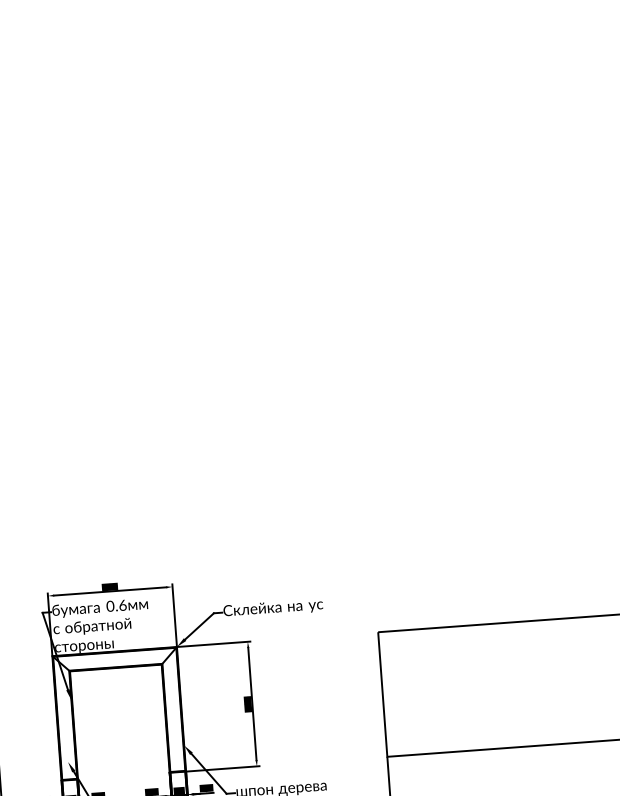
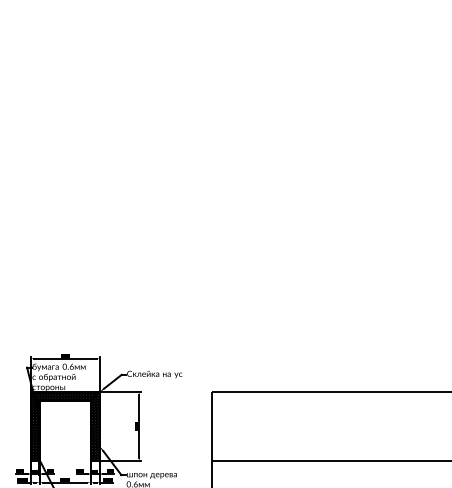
hatch: (119, 713) -> (65, 426), added

